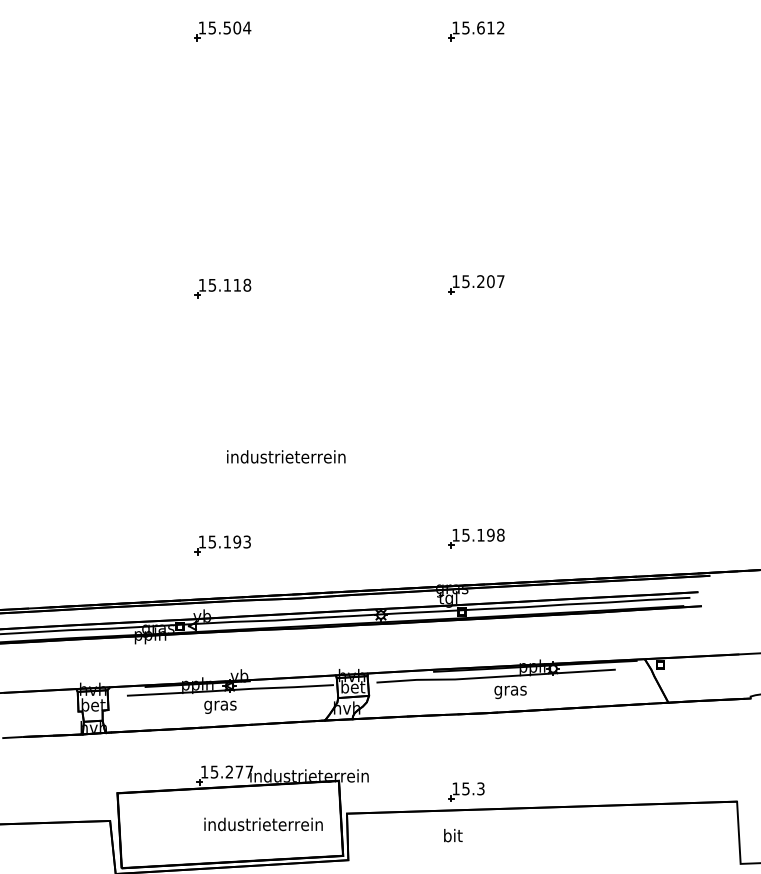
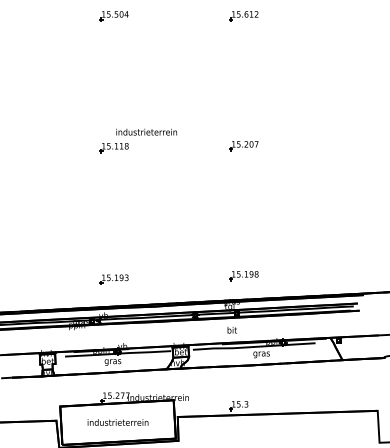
text: (285, 455) -> (146, 131), moved
text: (262, 824) -> (117, 422), moved
text: (451, 836) -> (231, 330), moved

